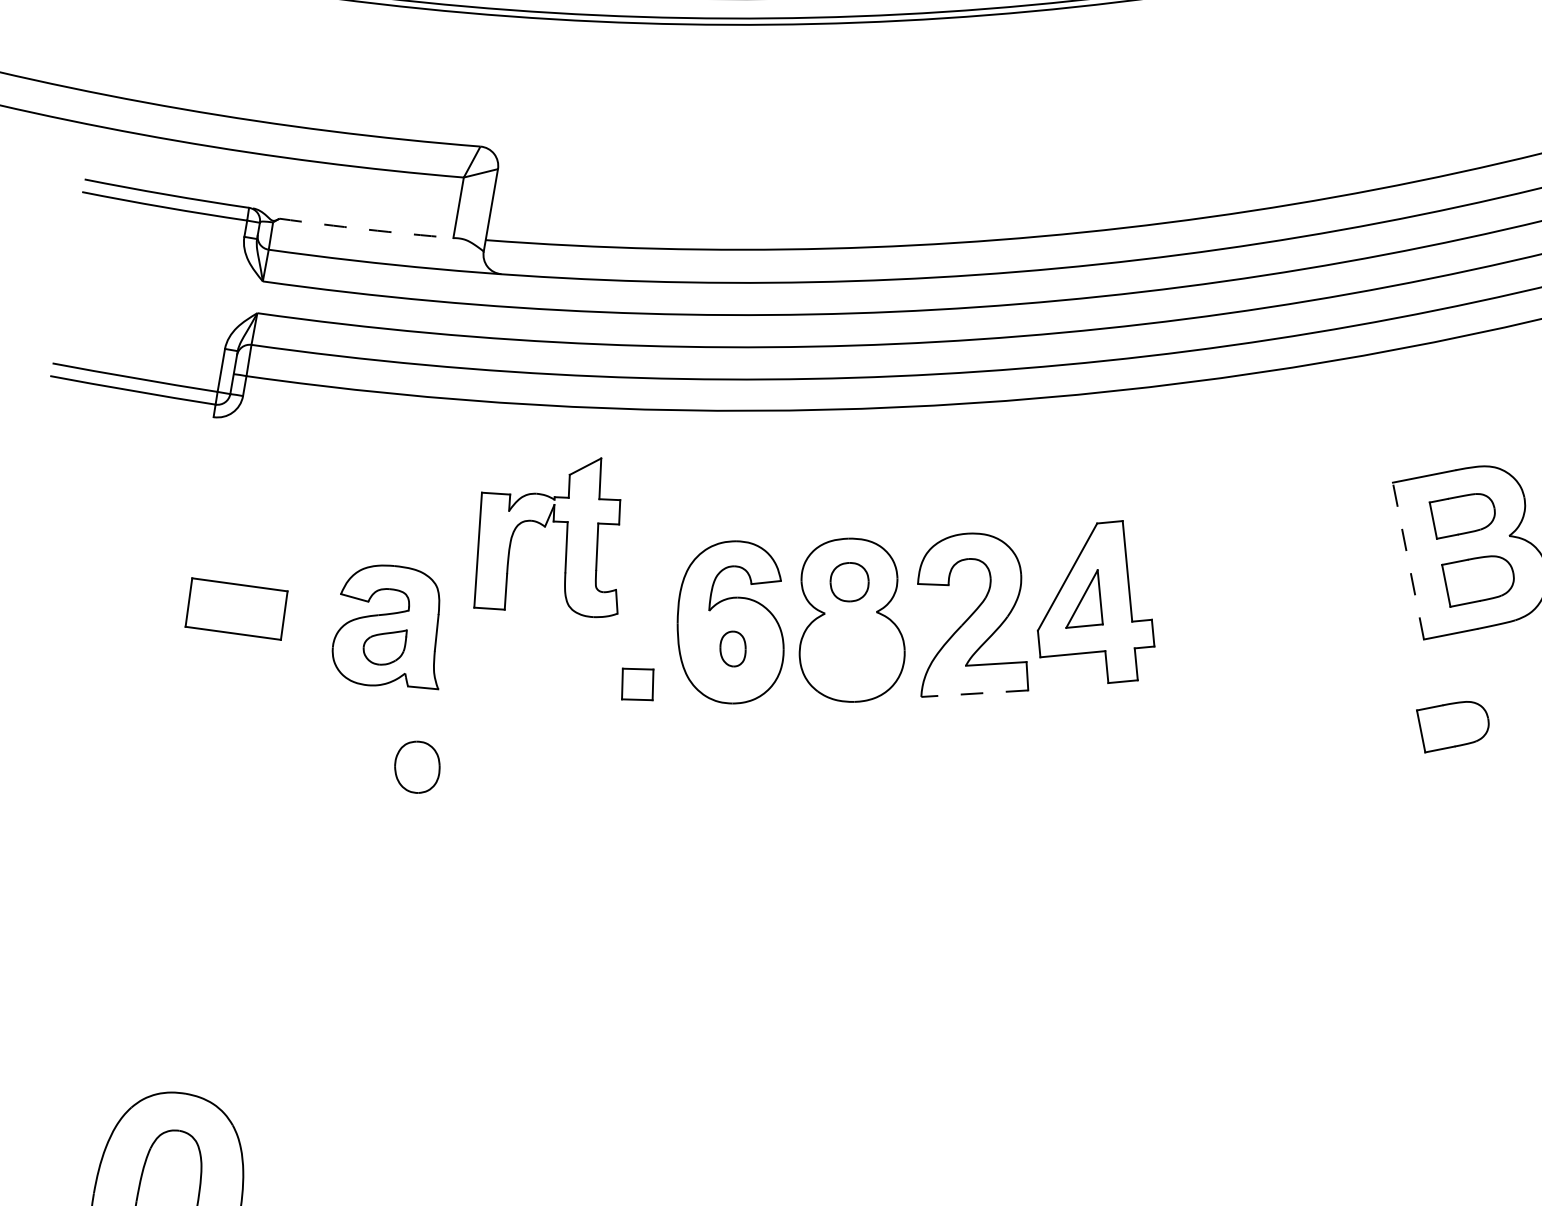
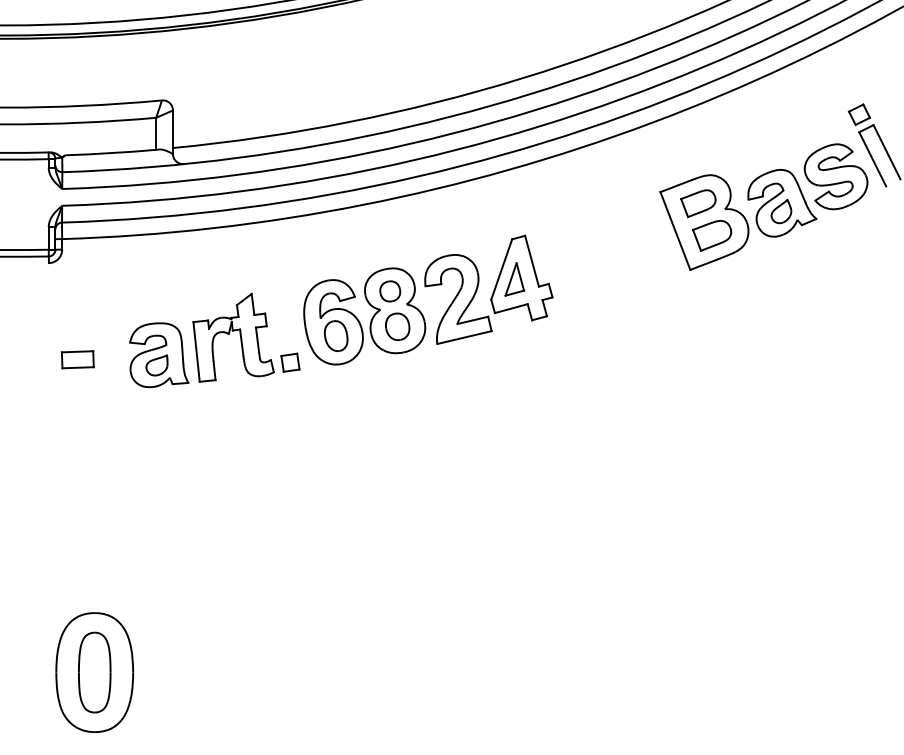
arc: (365, 230) -> (110, 153), dashed -> solid
part: (552, 534) -> (233, 337), moved
line: (1408, 562) -> (675, 231), dashed -> solid
part: (236, 608) -> (77, 359), size x0.62
part: (733, 647) -> (336, 335), size x1.67
line: (974, 693) -> (464, 337), dashed -> solid
part: (1451, 727) -> (712, 312), removed
part: (417, 766) -> (397, 326), moved

